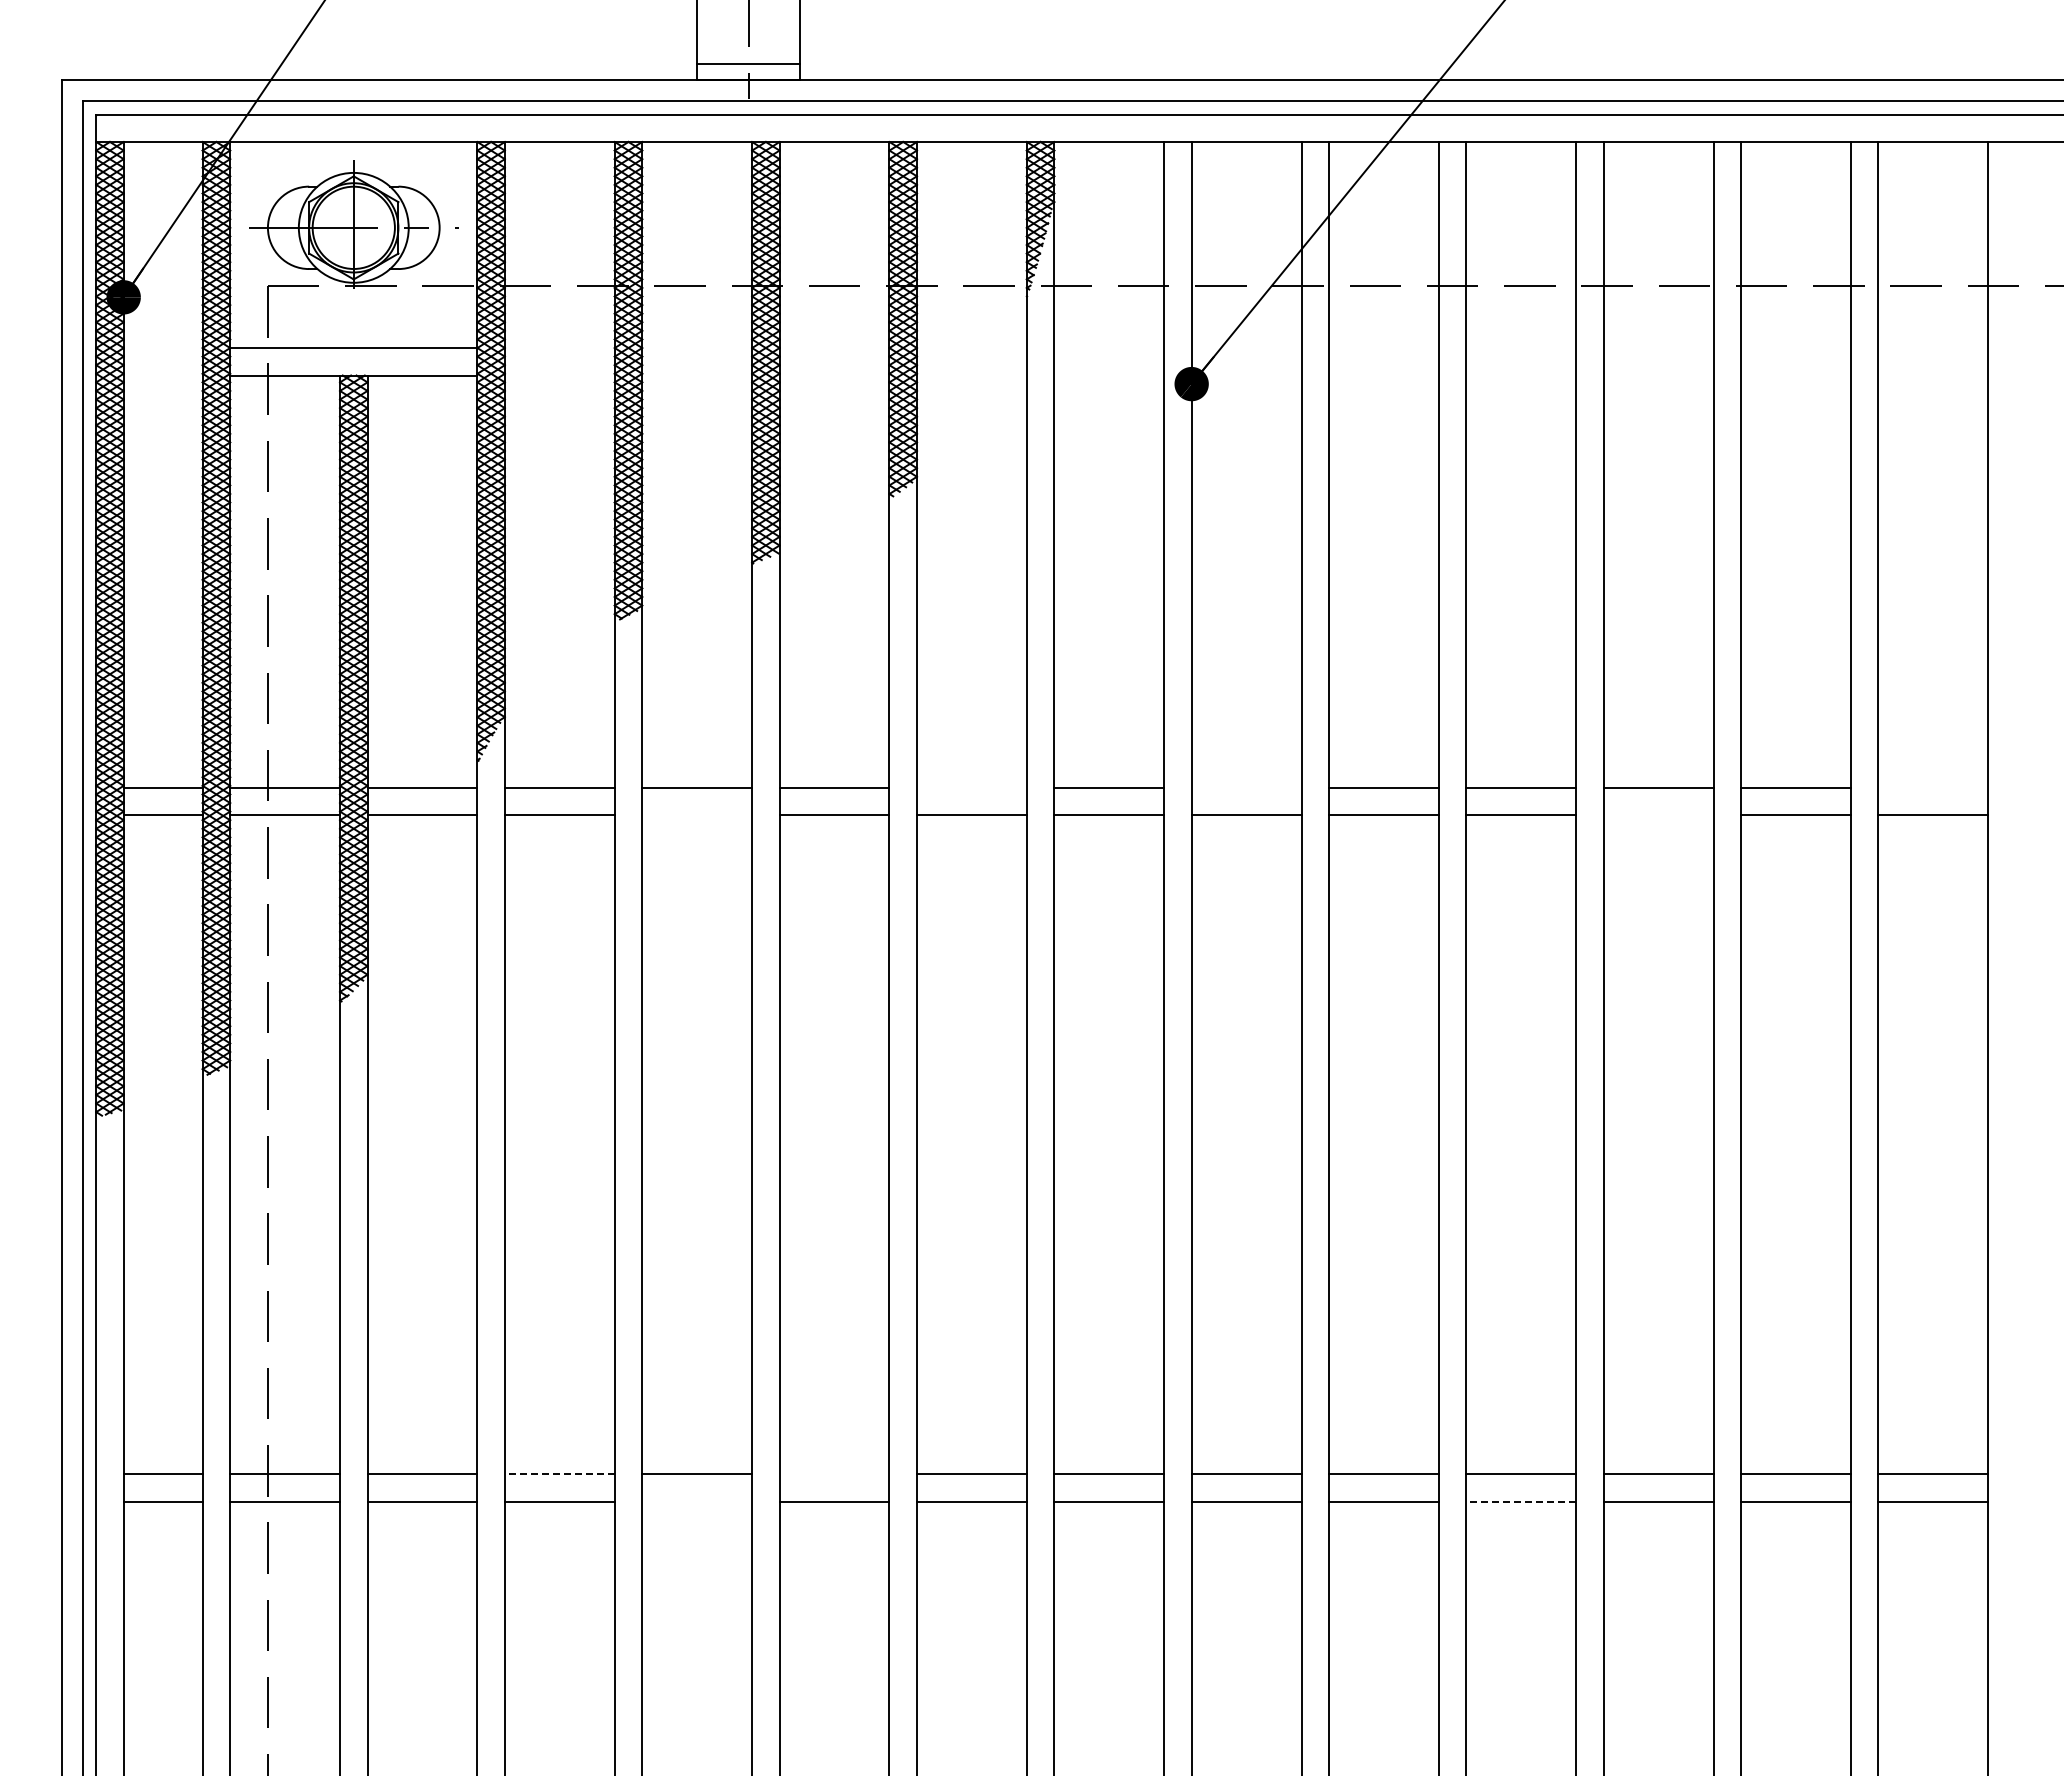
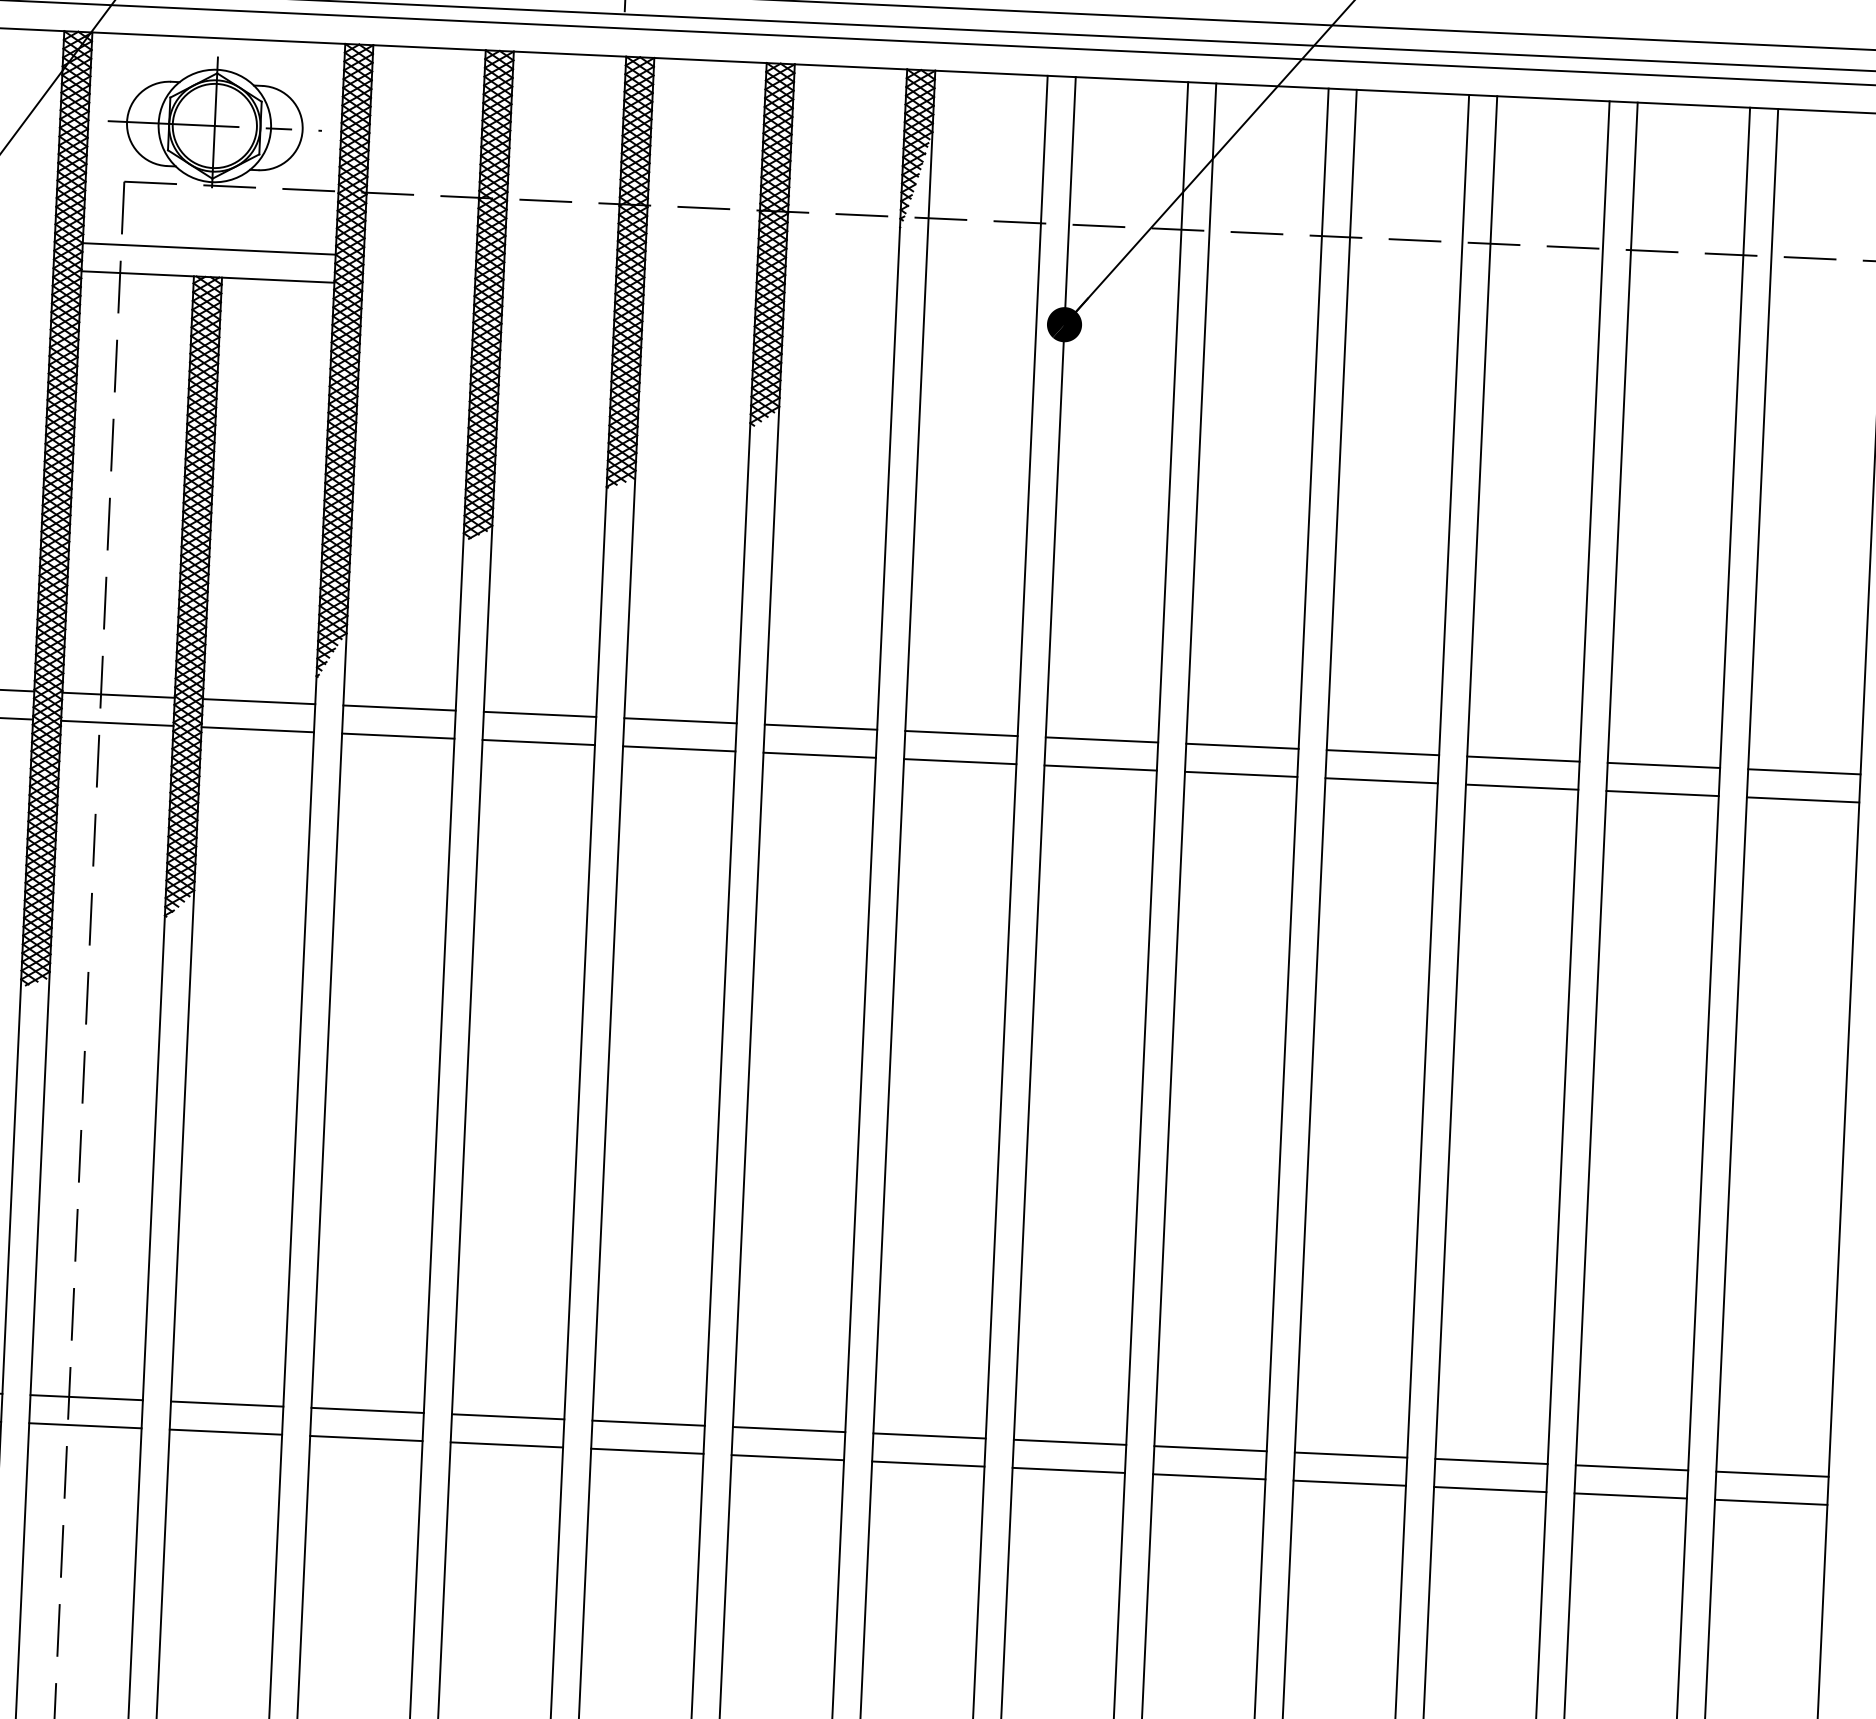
line: (971, 787) -> (820, 727), added
line: (1246, 787) -> (1101, 739), added
line: (1933, 787) -> (1804, 771), added
line: (697, 815) -> (539, 742), added
line: (1658, 815) -> (1521, 787), added
line: (559, 1474) -> (367, 1410), dashed -> solid
line: (834, 1474) -> (648, 1423), added
line: (697, 1501) -> (507, 1444), added
line: (1521, 1501) -> (1349, 1482), dashed -> solid

